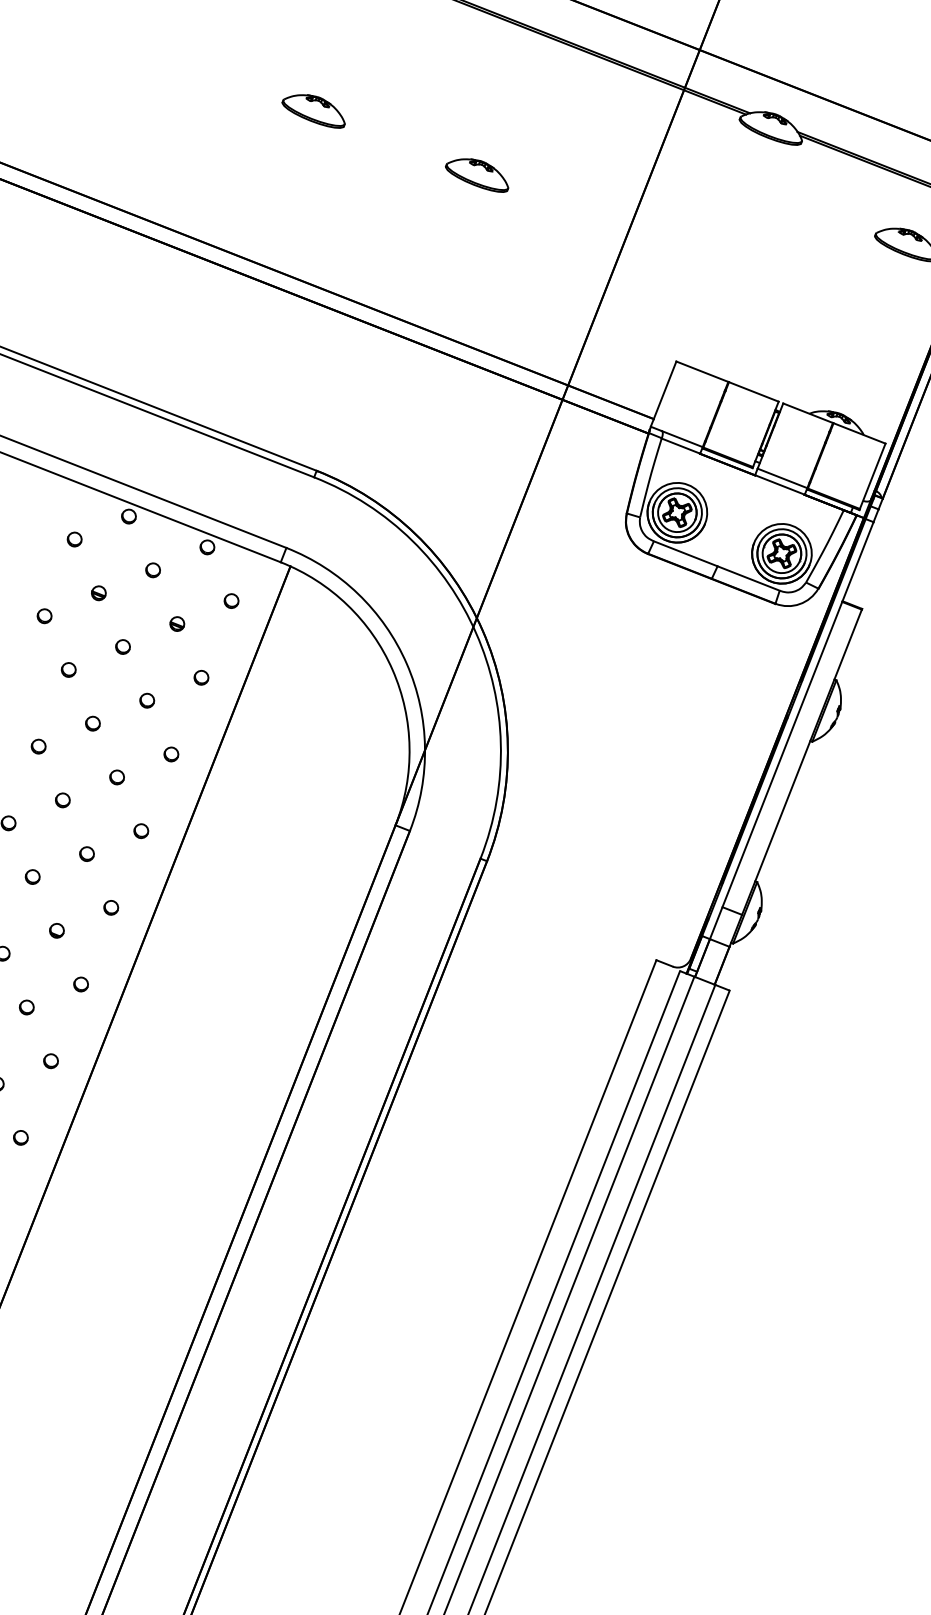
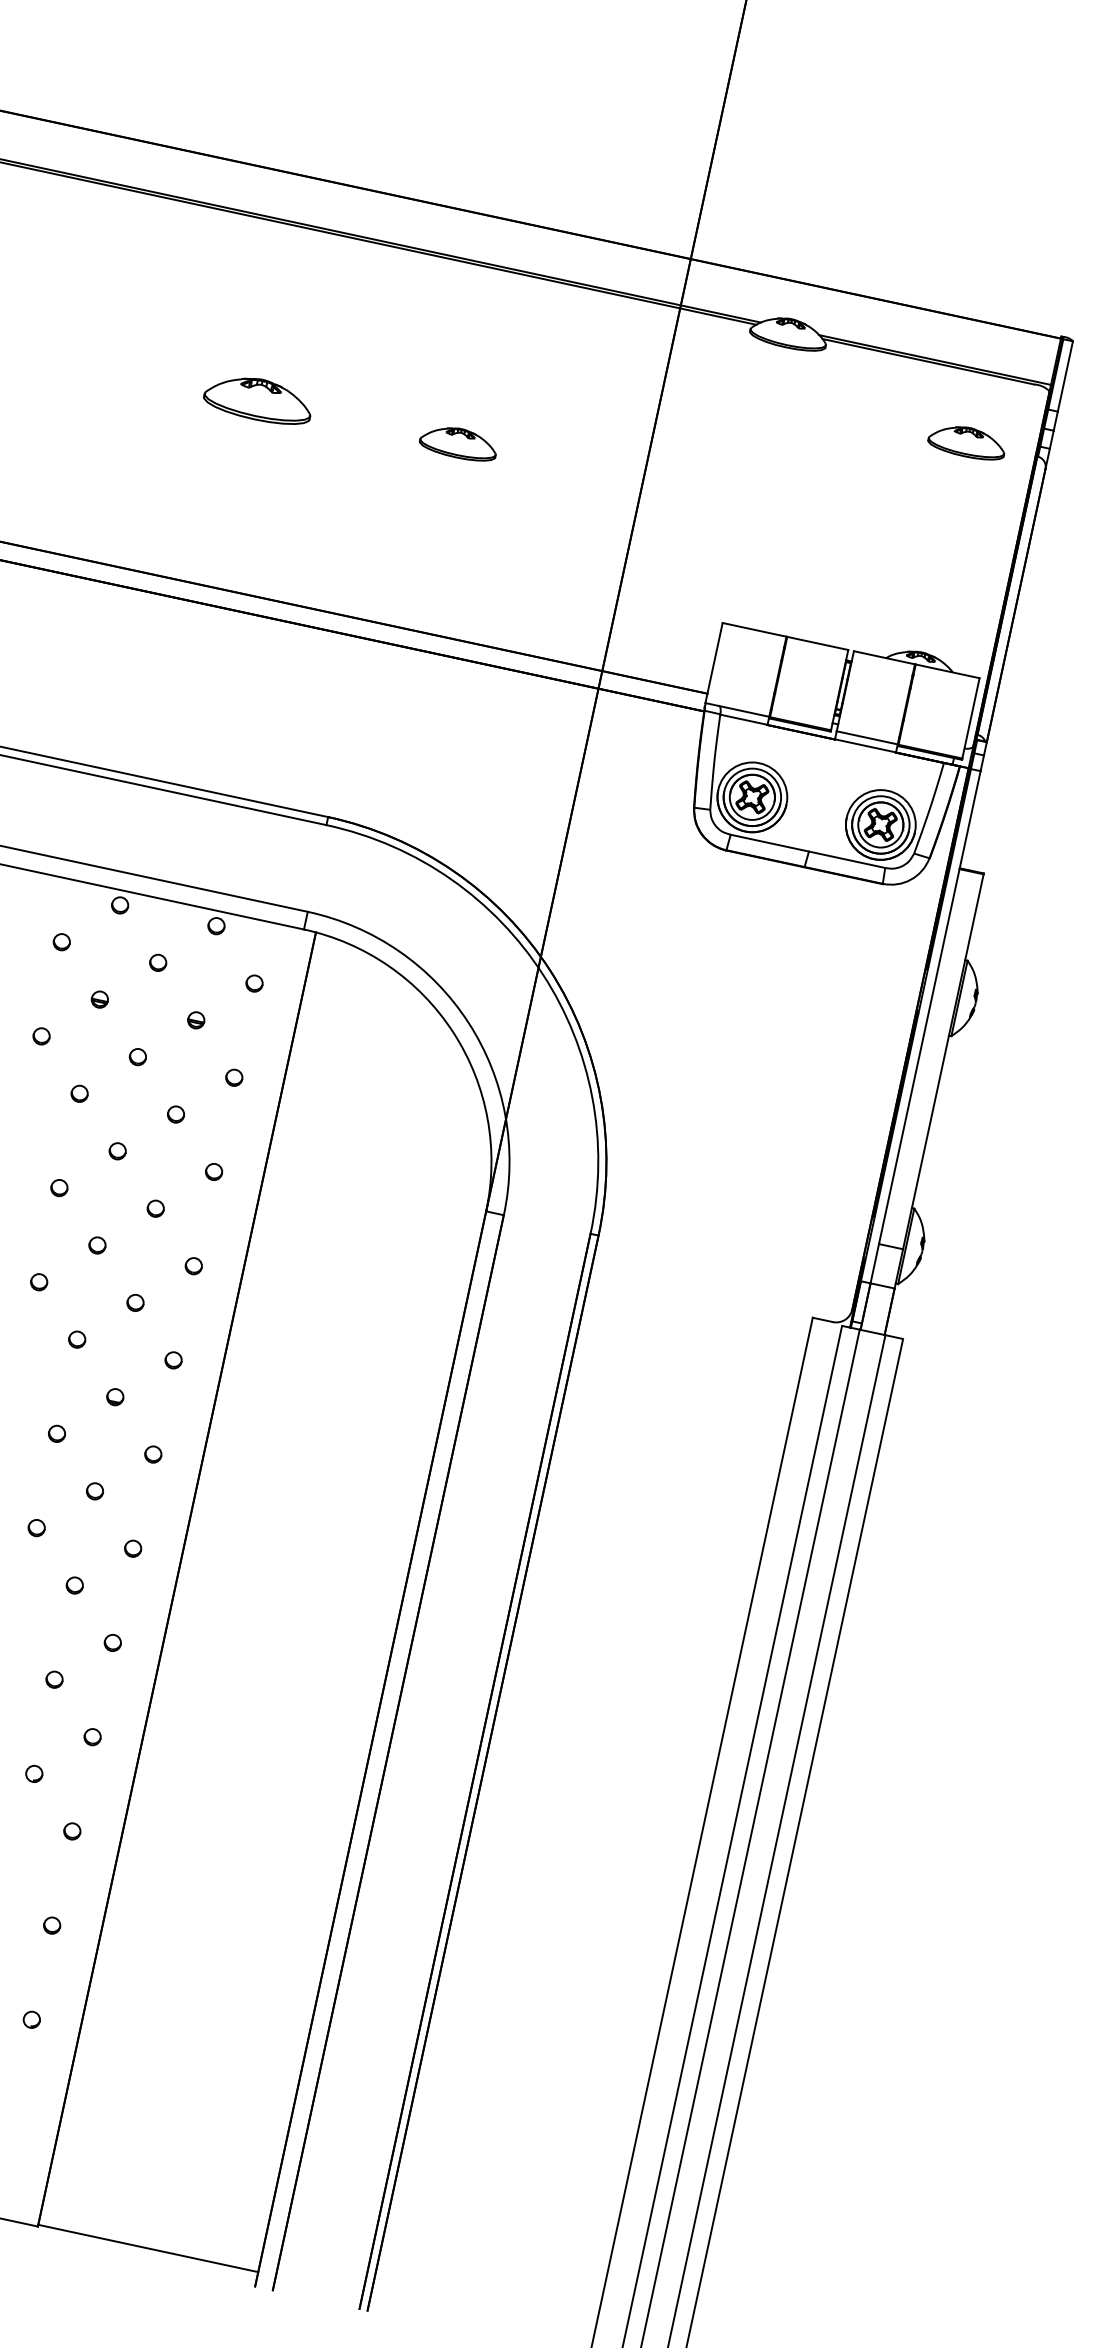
part: (313, 110) -> (256, 401), size x1.4

